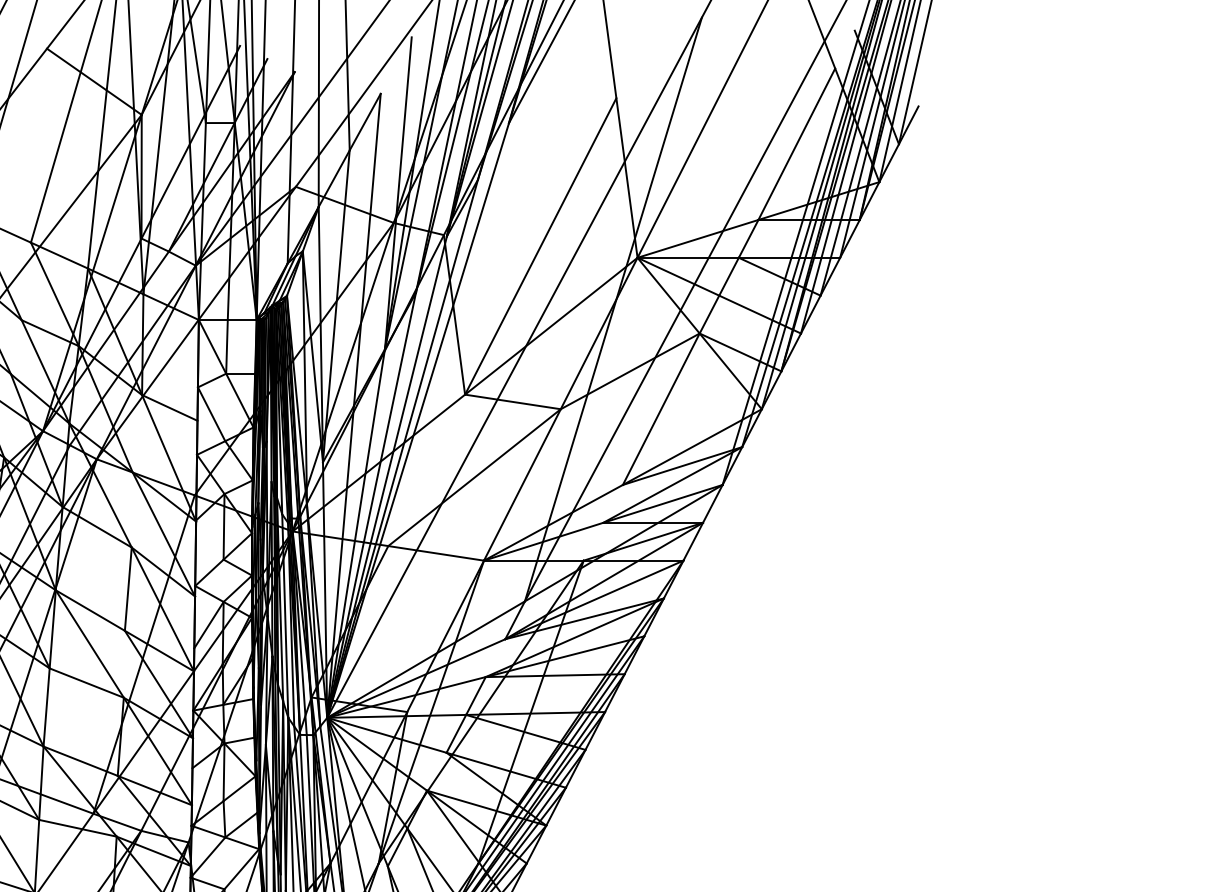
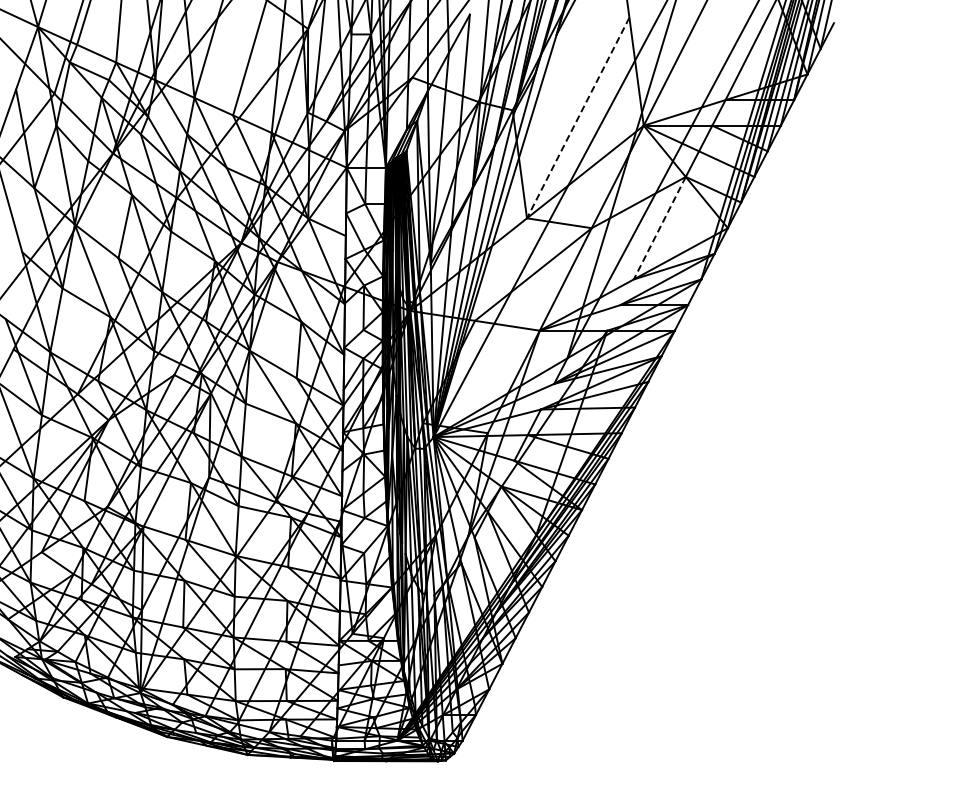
line: (541, 247) -> (578, 118), solid -> dashed
line: (660, 409) -> (659, 228), solid -> dashed

